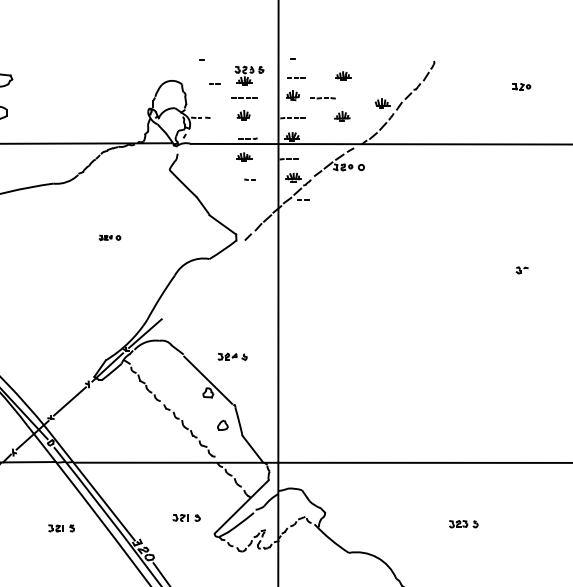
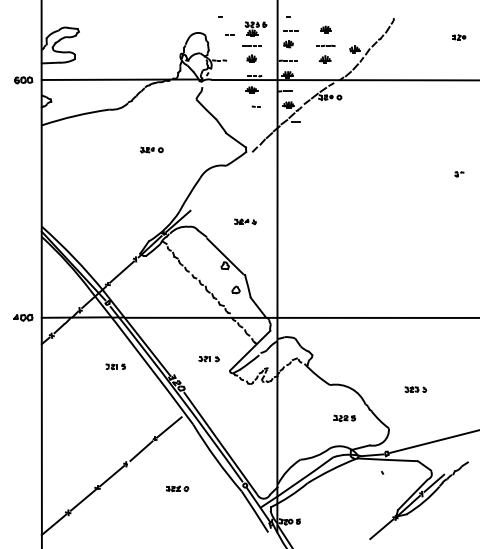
line: (322, 97) -> (325, 45), moved
part: (109, 237) -> (151, 149), size x1.43
part: (232, 356) -> (245, 221), moved
part: (463, 523) -> (415, 389), moved

